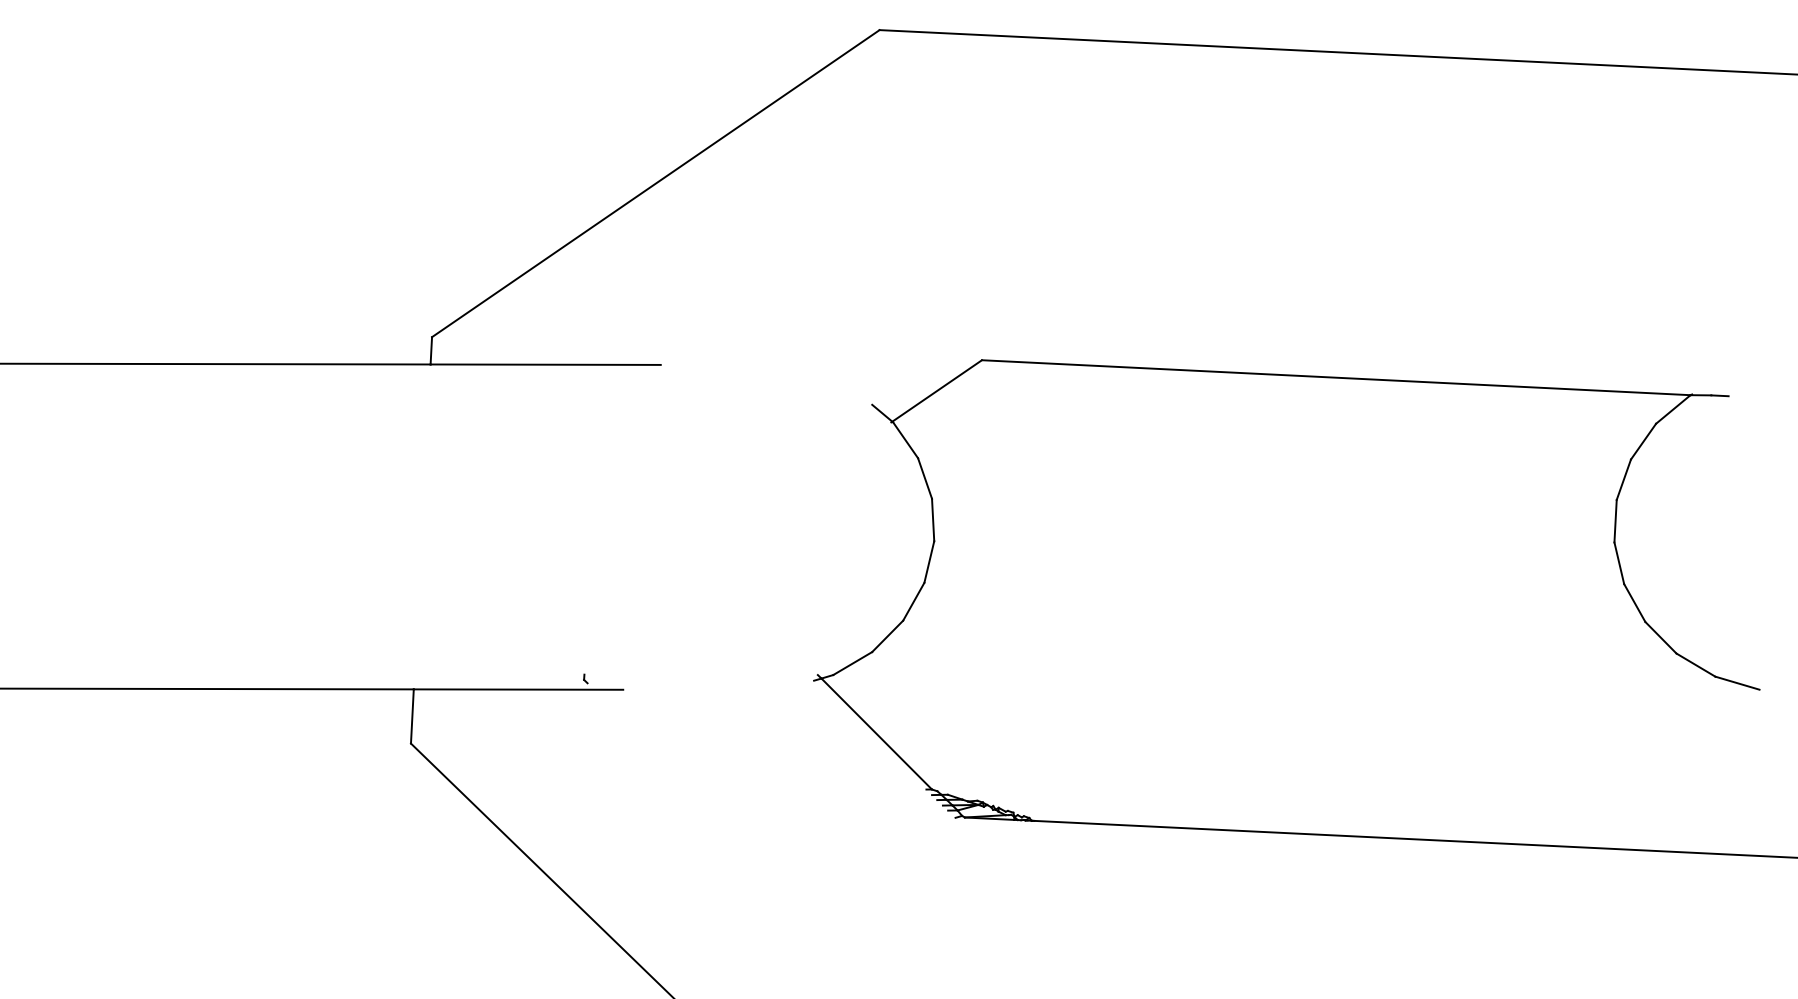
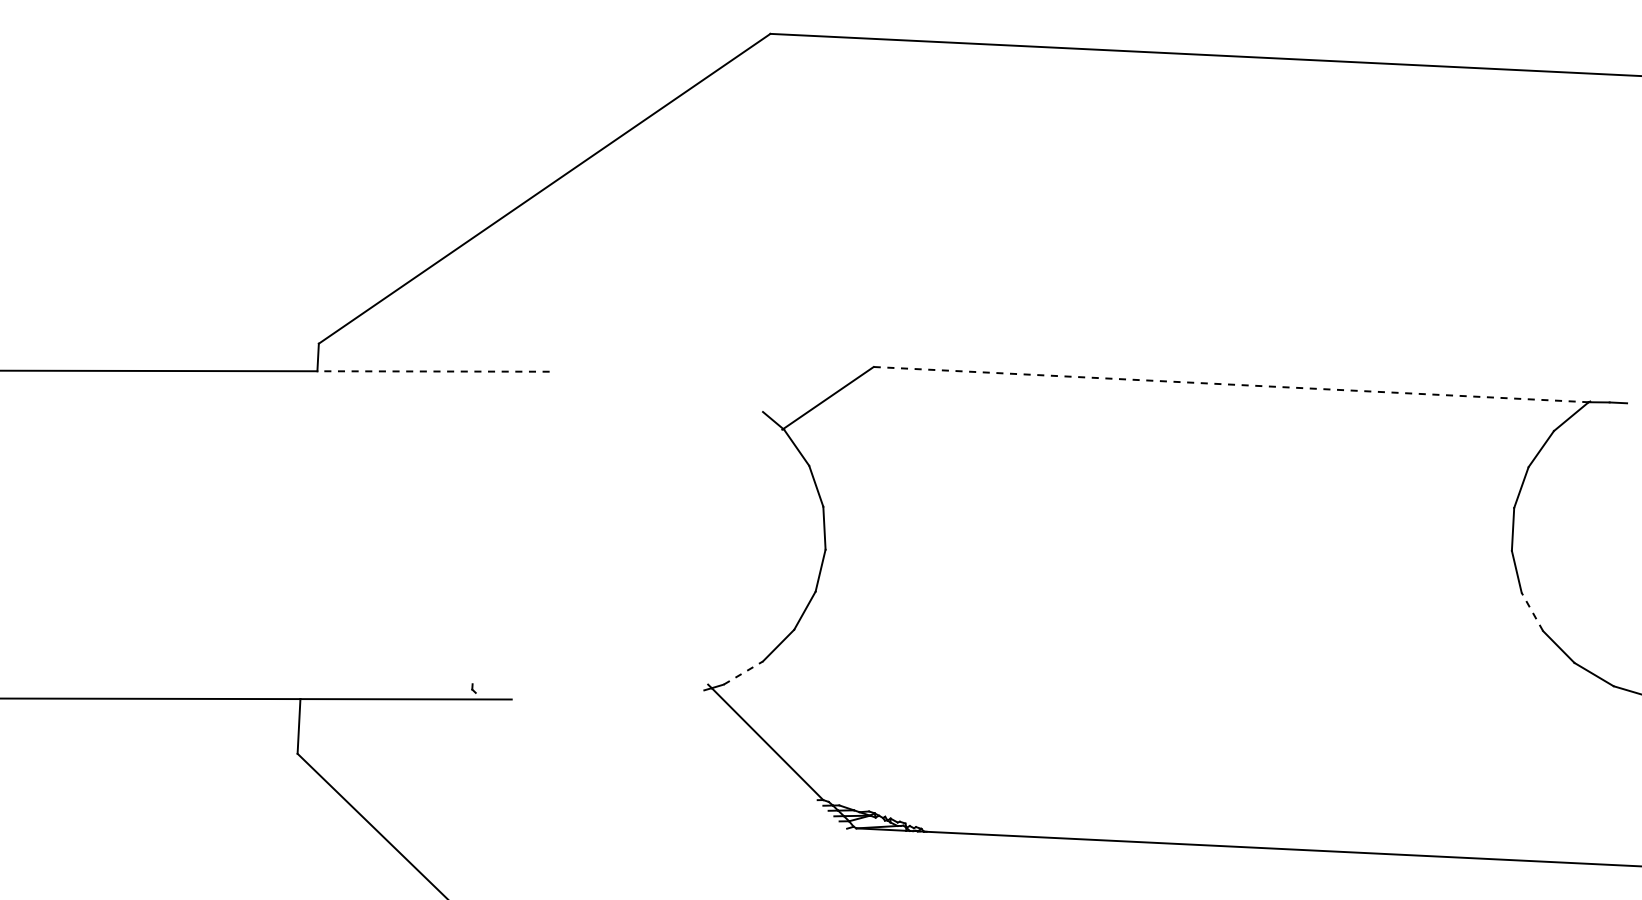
line: (545, 364) -> (433, 371), solid -> dashed
line: (1336, 377) -> (1231, 384), solid -> dashed
line: (1634, 603) -> (1532, 612), solid -> dashed
line: (852, 663) -> (743, 672), solid -> dashed

